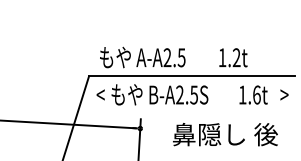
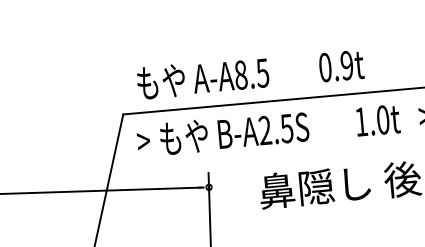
text: (167, 57) -> (240, 74), A-A2.5 -> A-A8.5
text: (229, 57) -> (336, 66), 1.2t -> 0.9t
text: (100, 94) -> (143, 140), < -> >
text: (256, 94) -> (382, 119), 1.6t -> 1.0t

